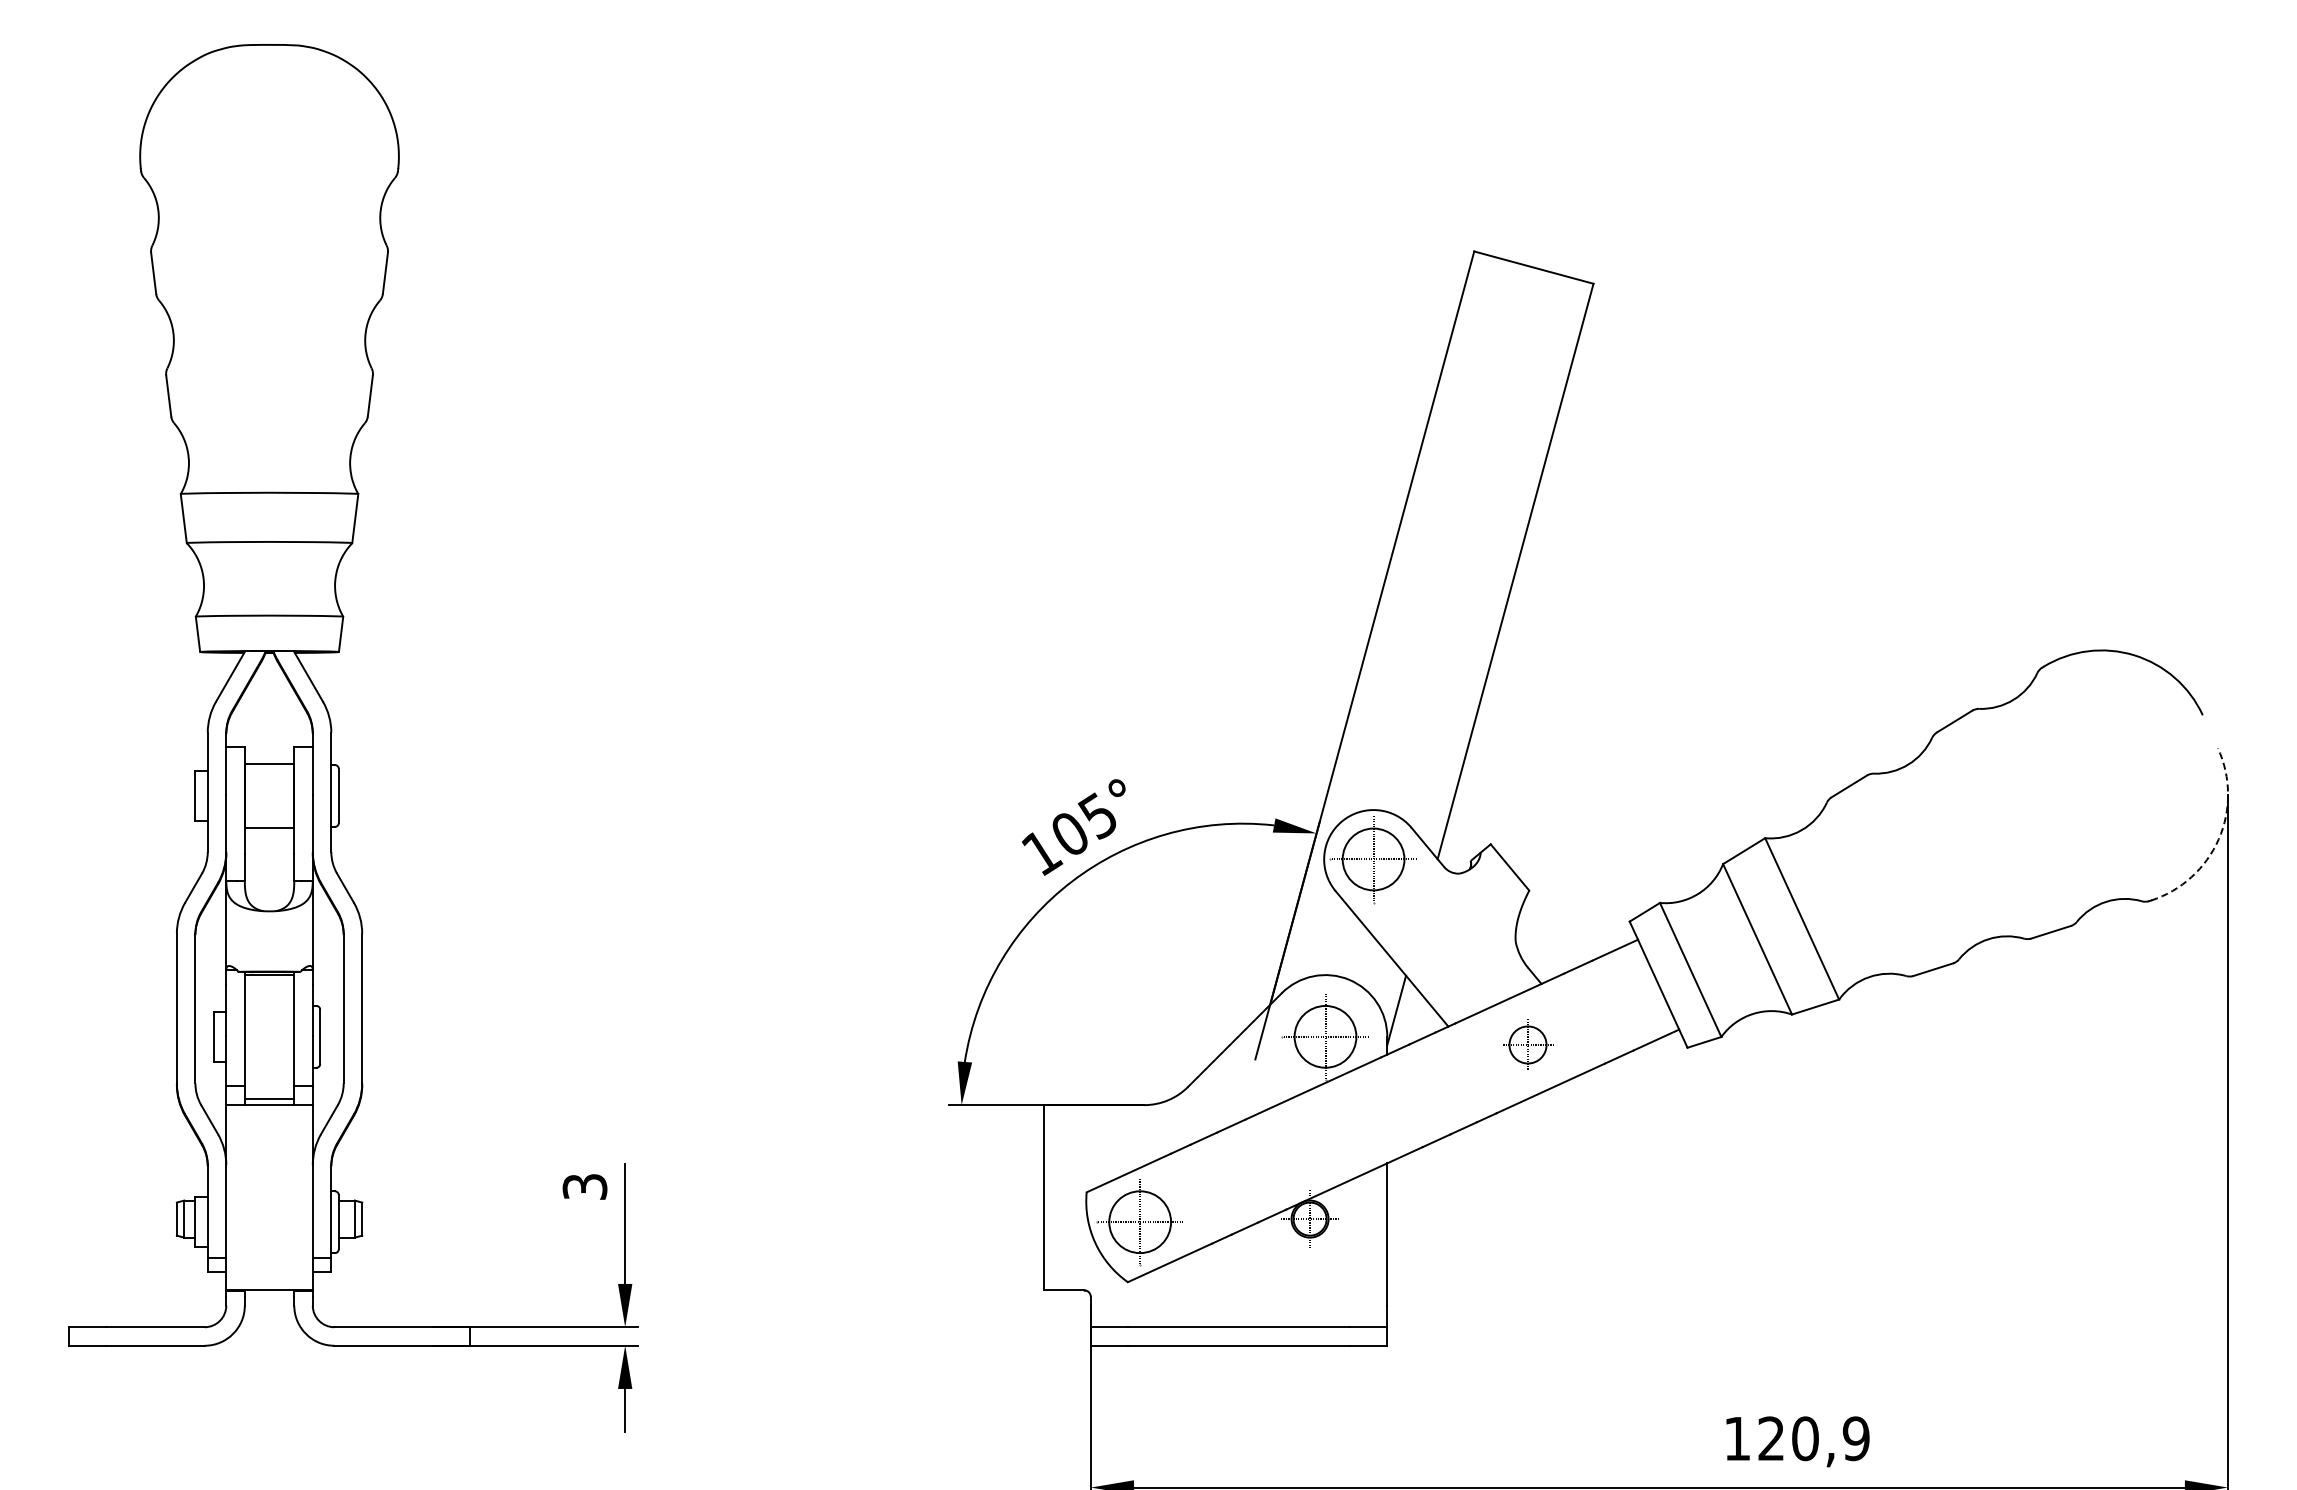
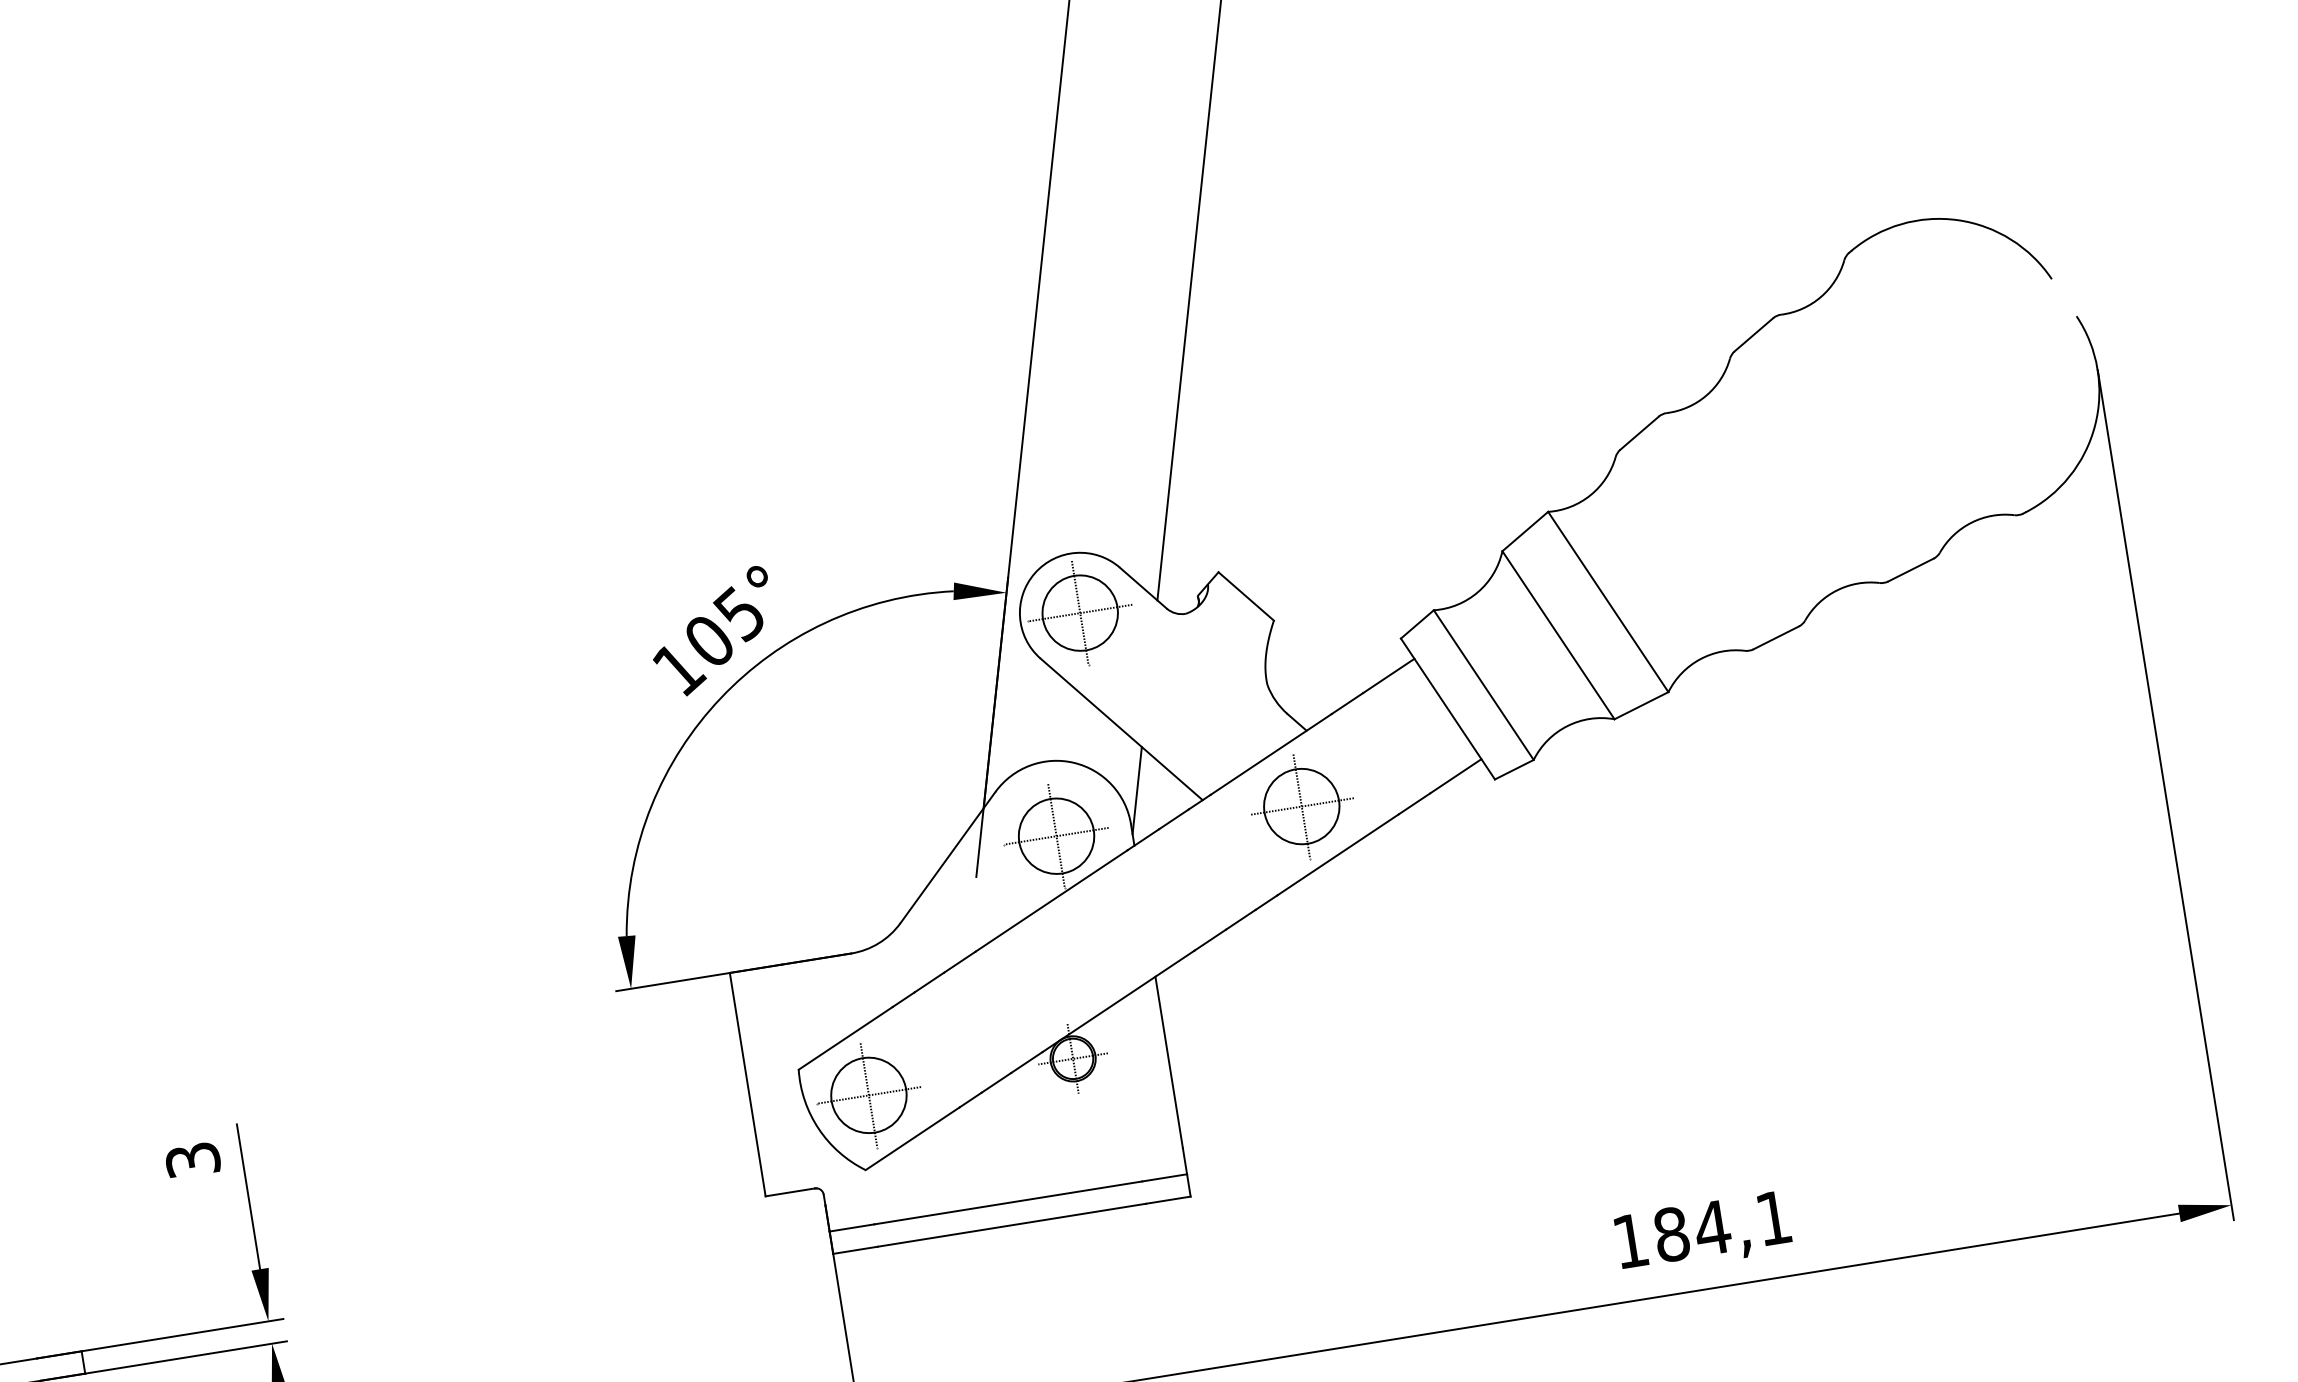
arc: (2218, 839) -> (2094, 425), dashed -> solid
part: (1528, 1045) -> (1302, 807), size x1.67
text: (1813, 1438) -> (1722, 1226), 120,9 -> 184,1

